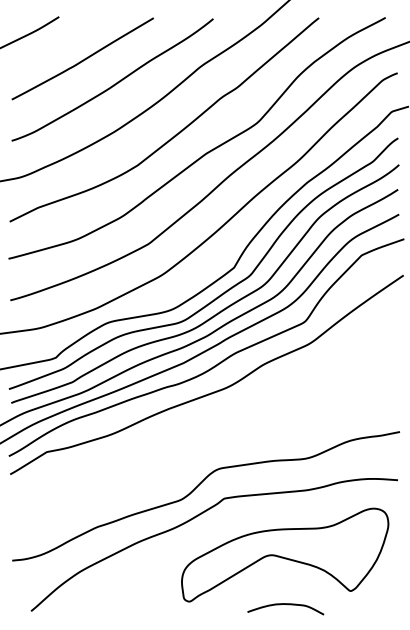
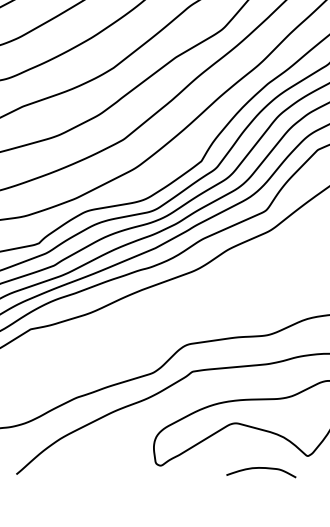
curve: (285, 604) -> (261, 468), moved

